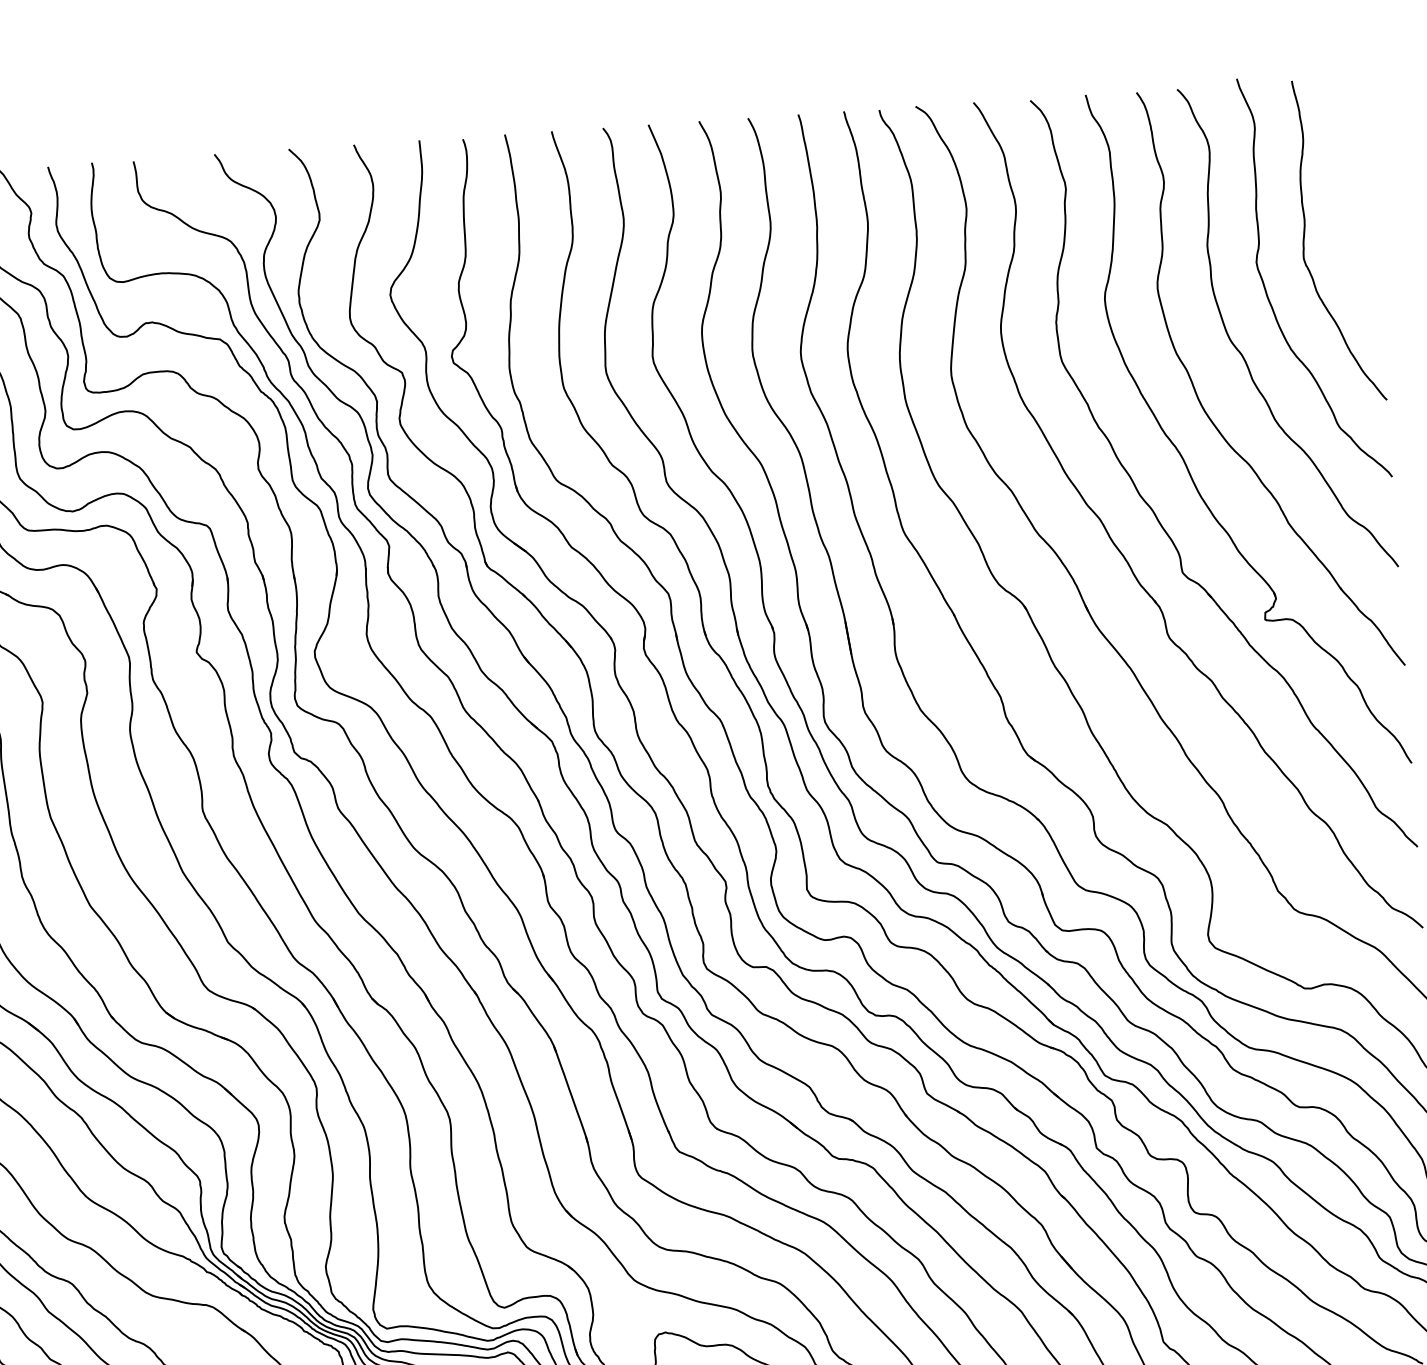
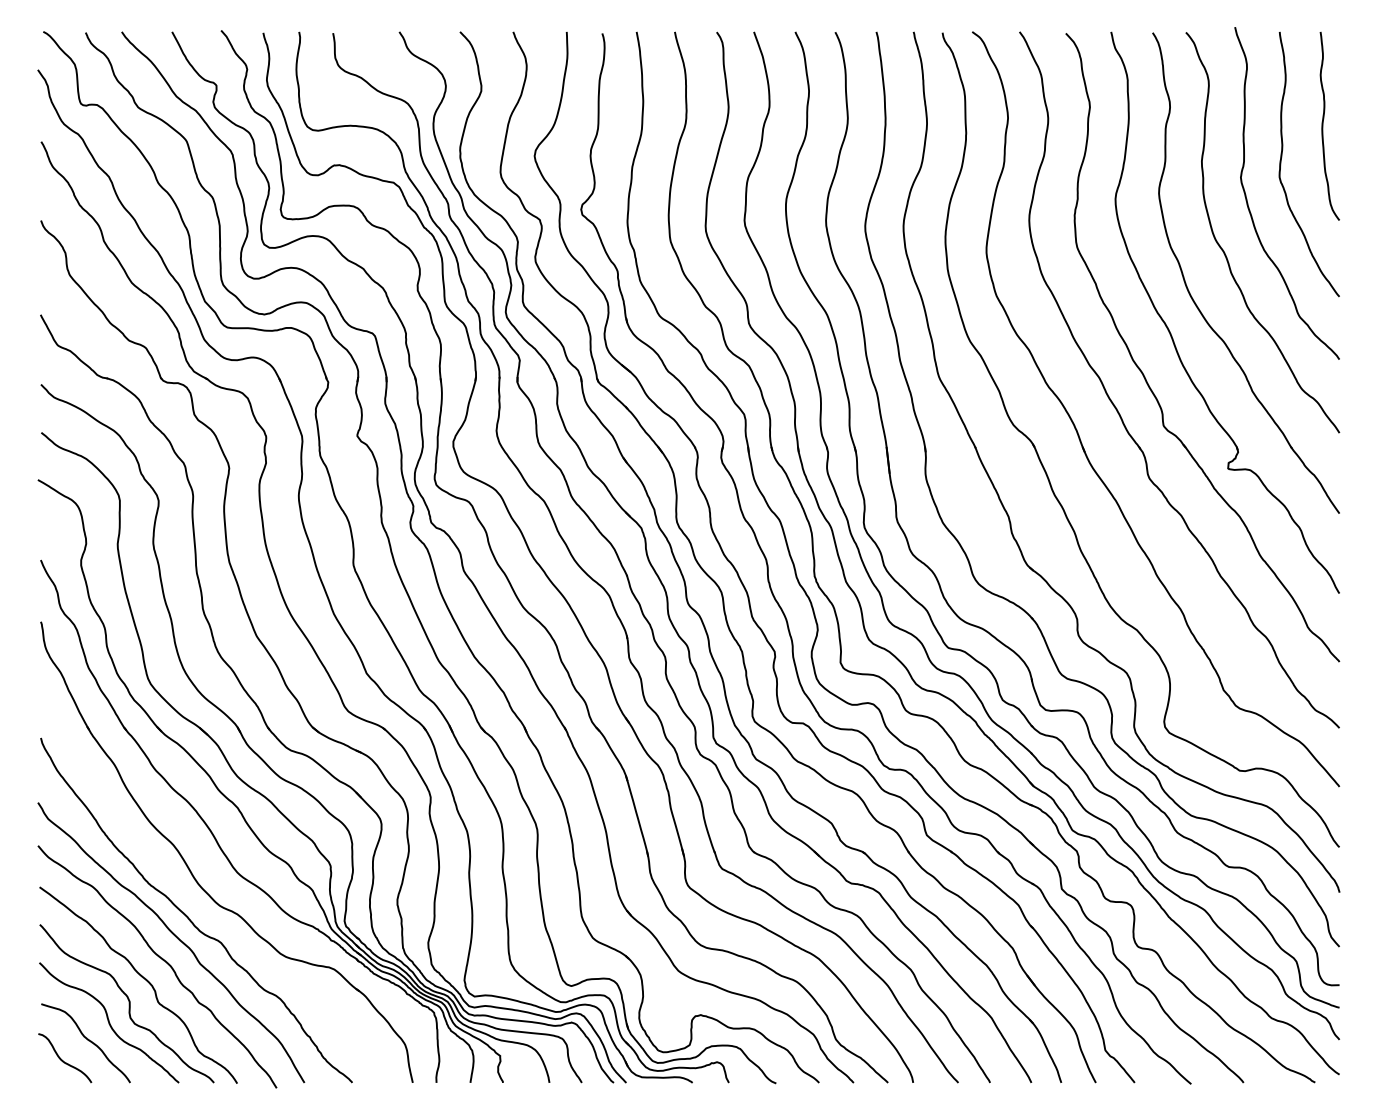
curve: (1353, 193) -> (1323, 126), added

